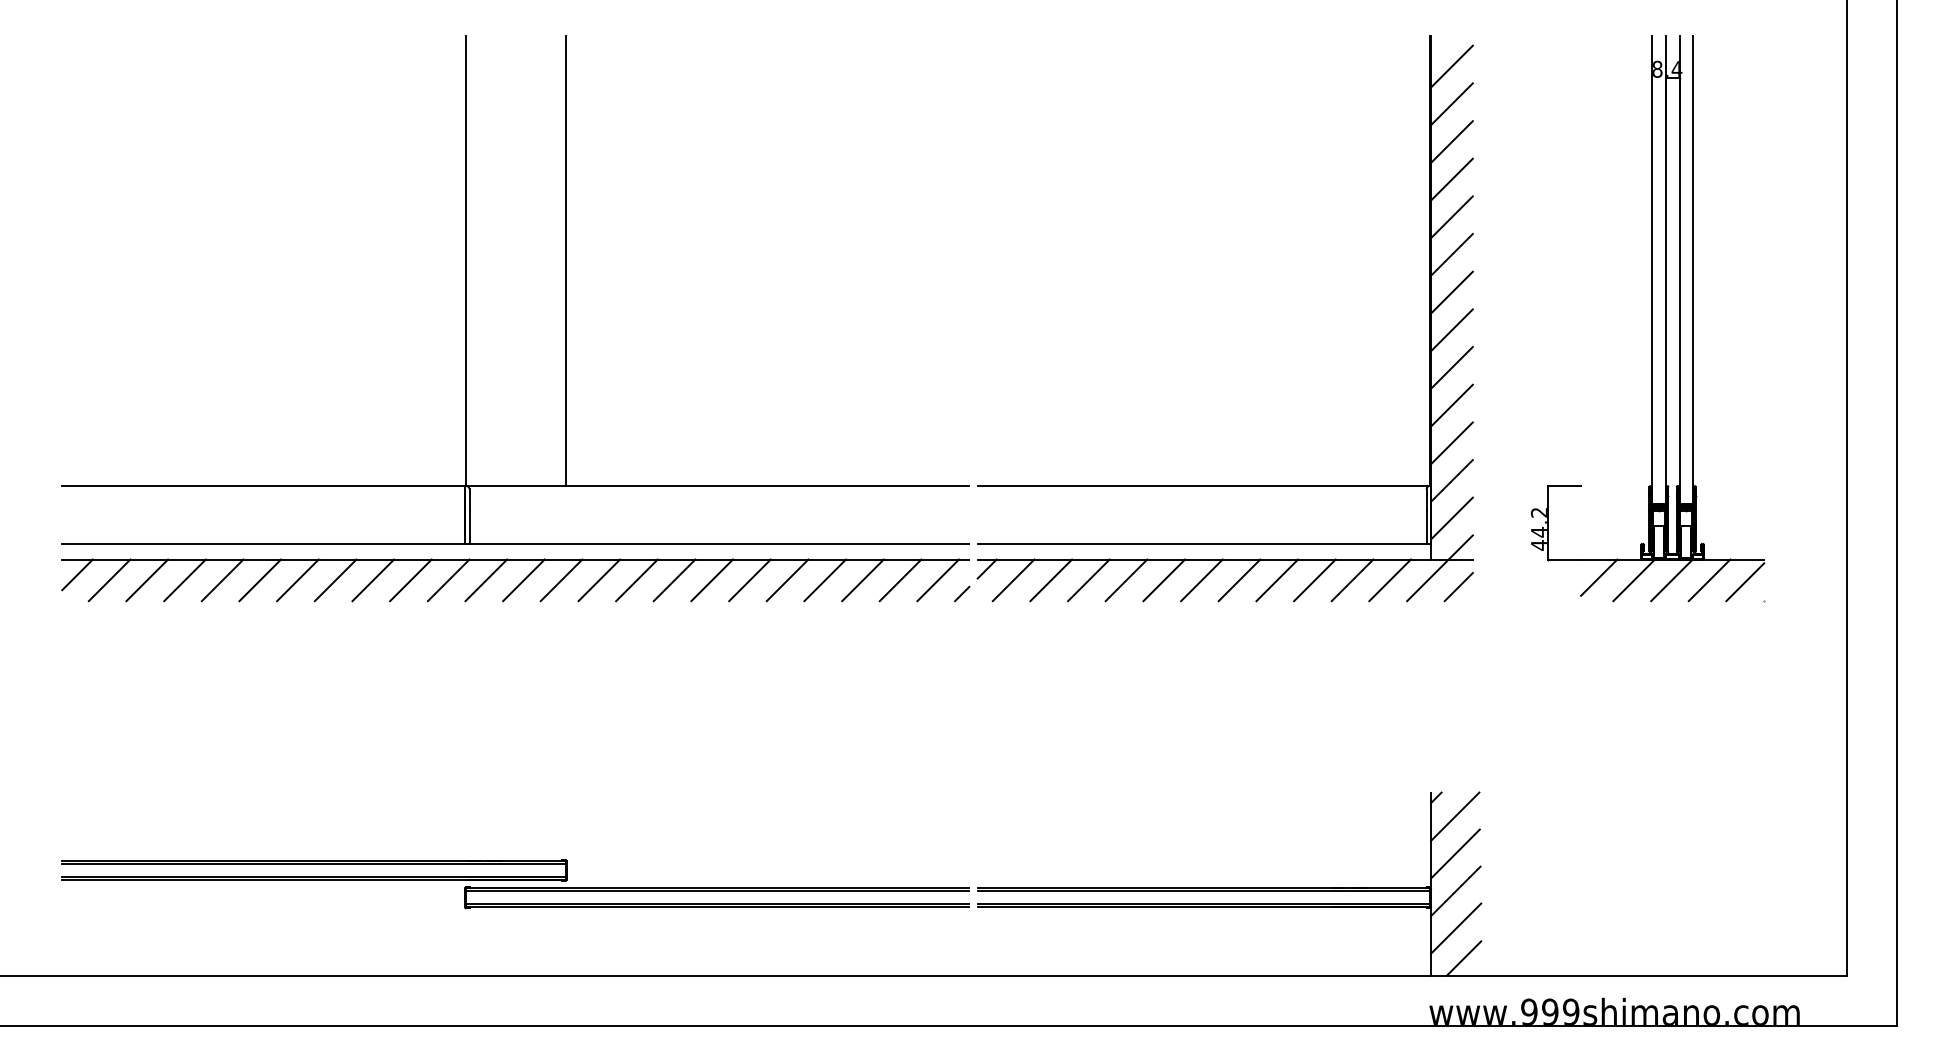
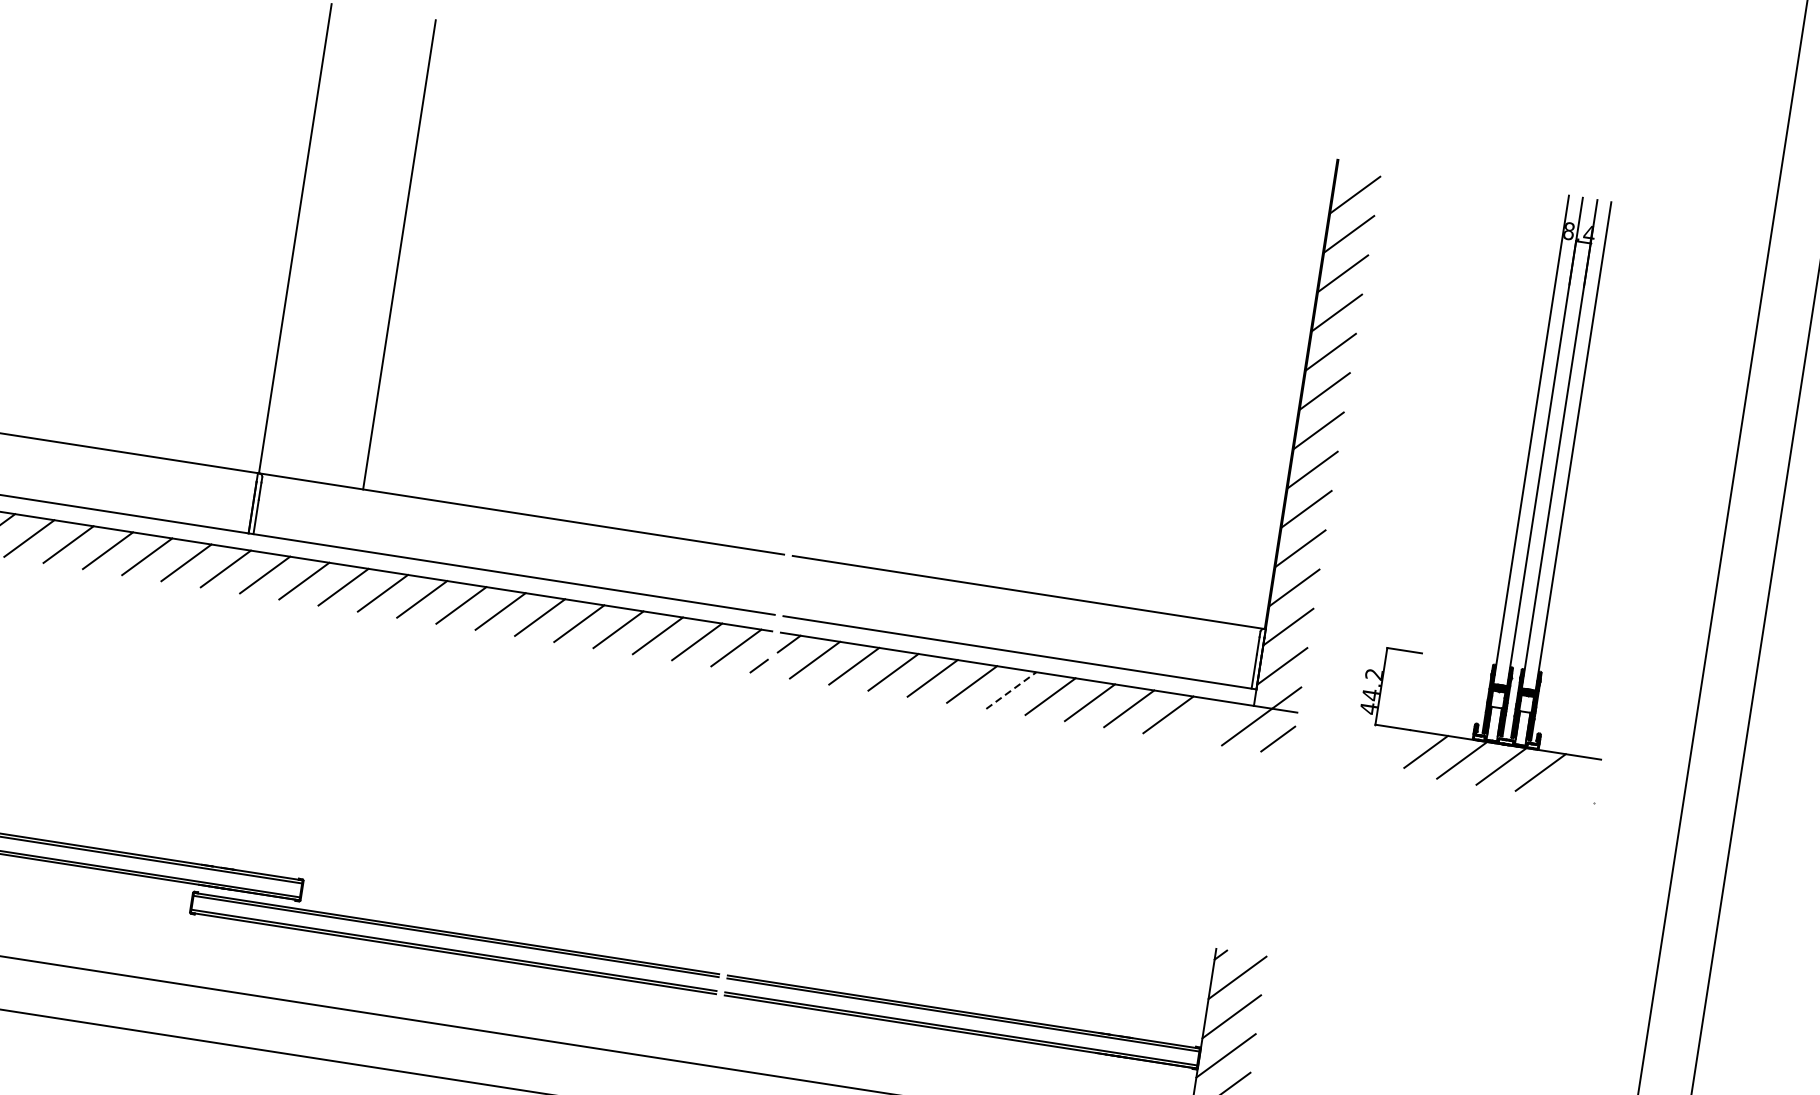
line: (1202, 580) -> (1011, 690), solid -> dashed
line: (1389, 580) -> (1207, 721), removed
line: (1745, 582) -> (1577, 780), removed

